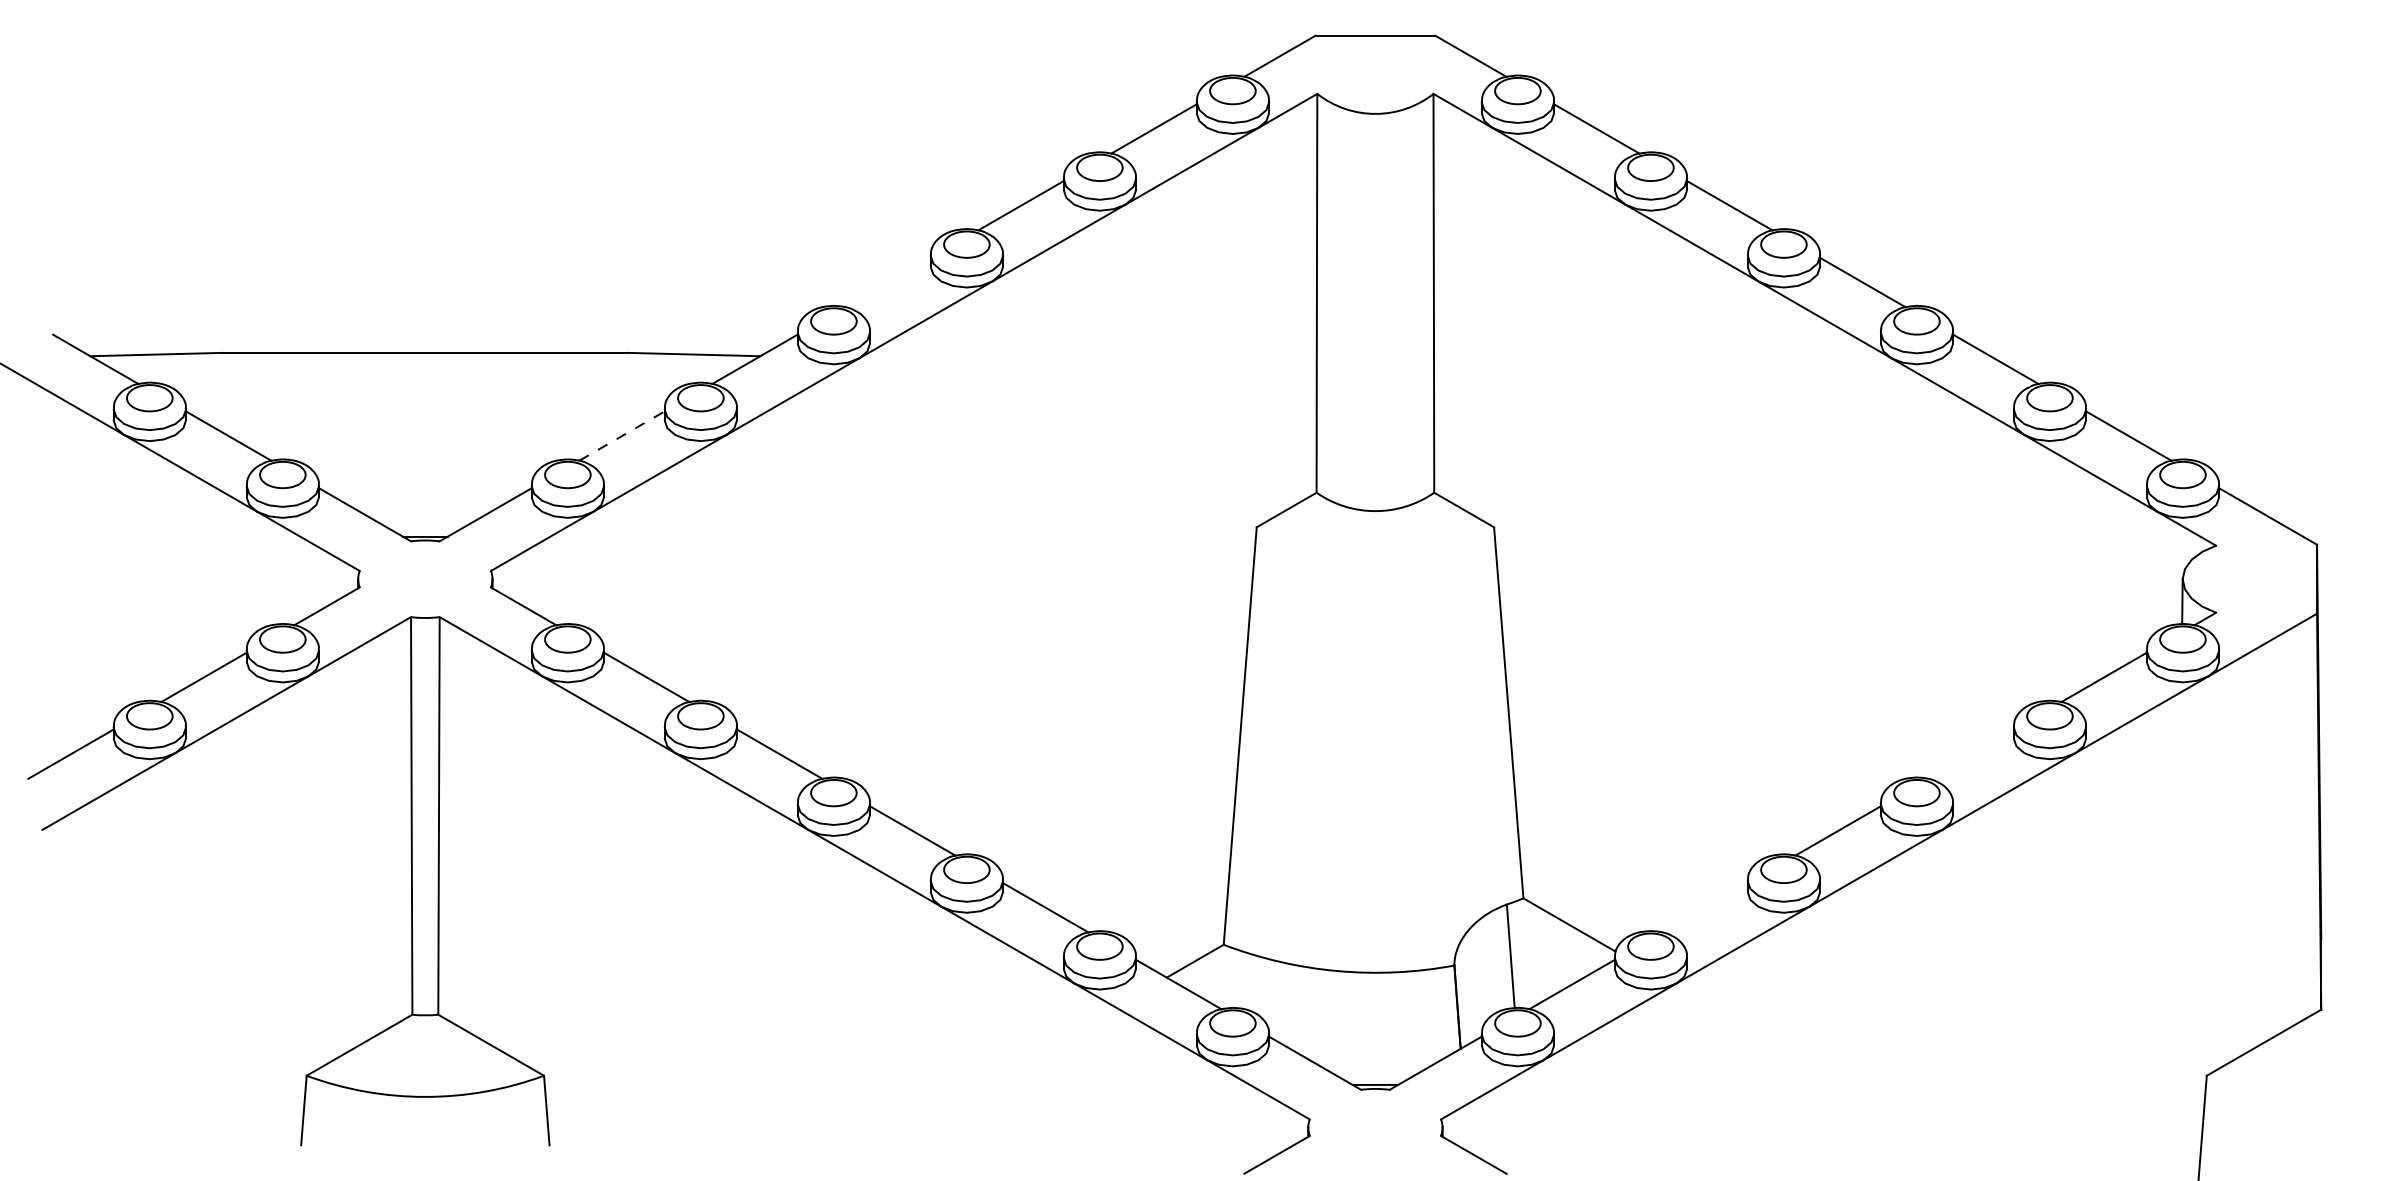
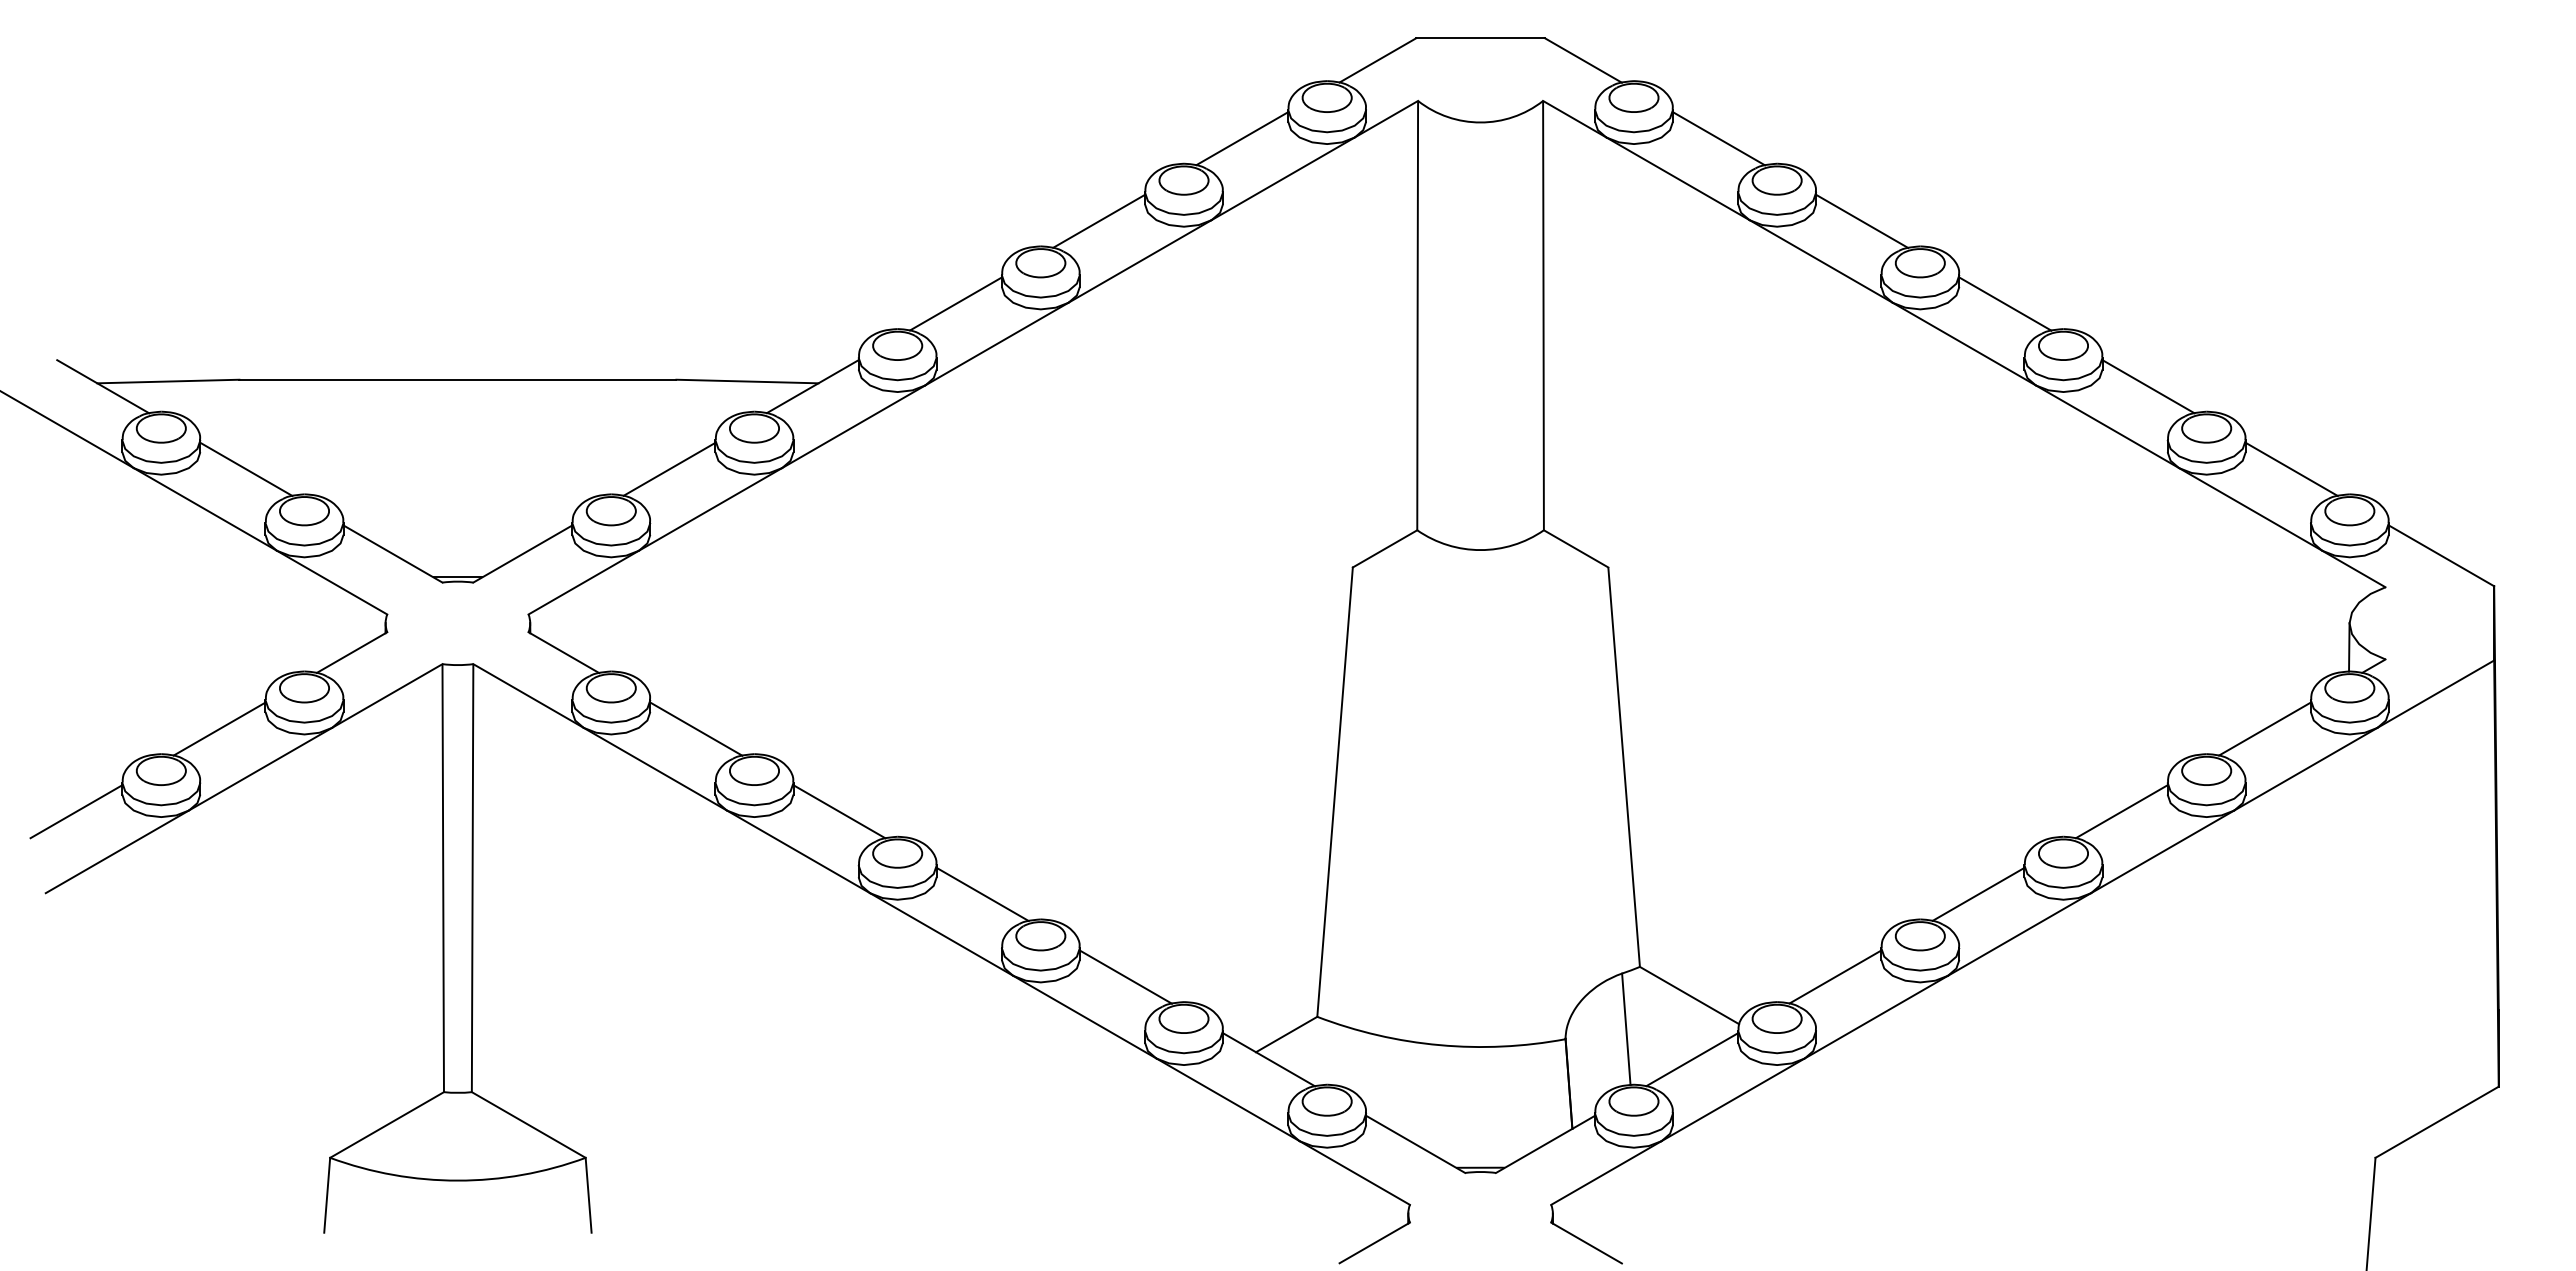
line: (887, 282) -> (955, 303), added
line: (621, 436) -> (669, 469), dashed -> solid
line: (1970, 754) -> (2121, 811), added
line: (1705, 907) -> (1835, 976), added

